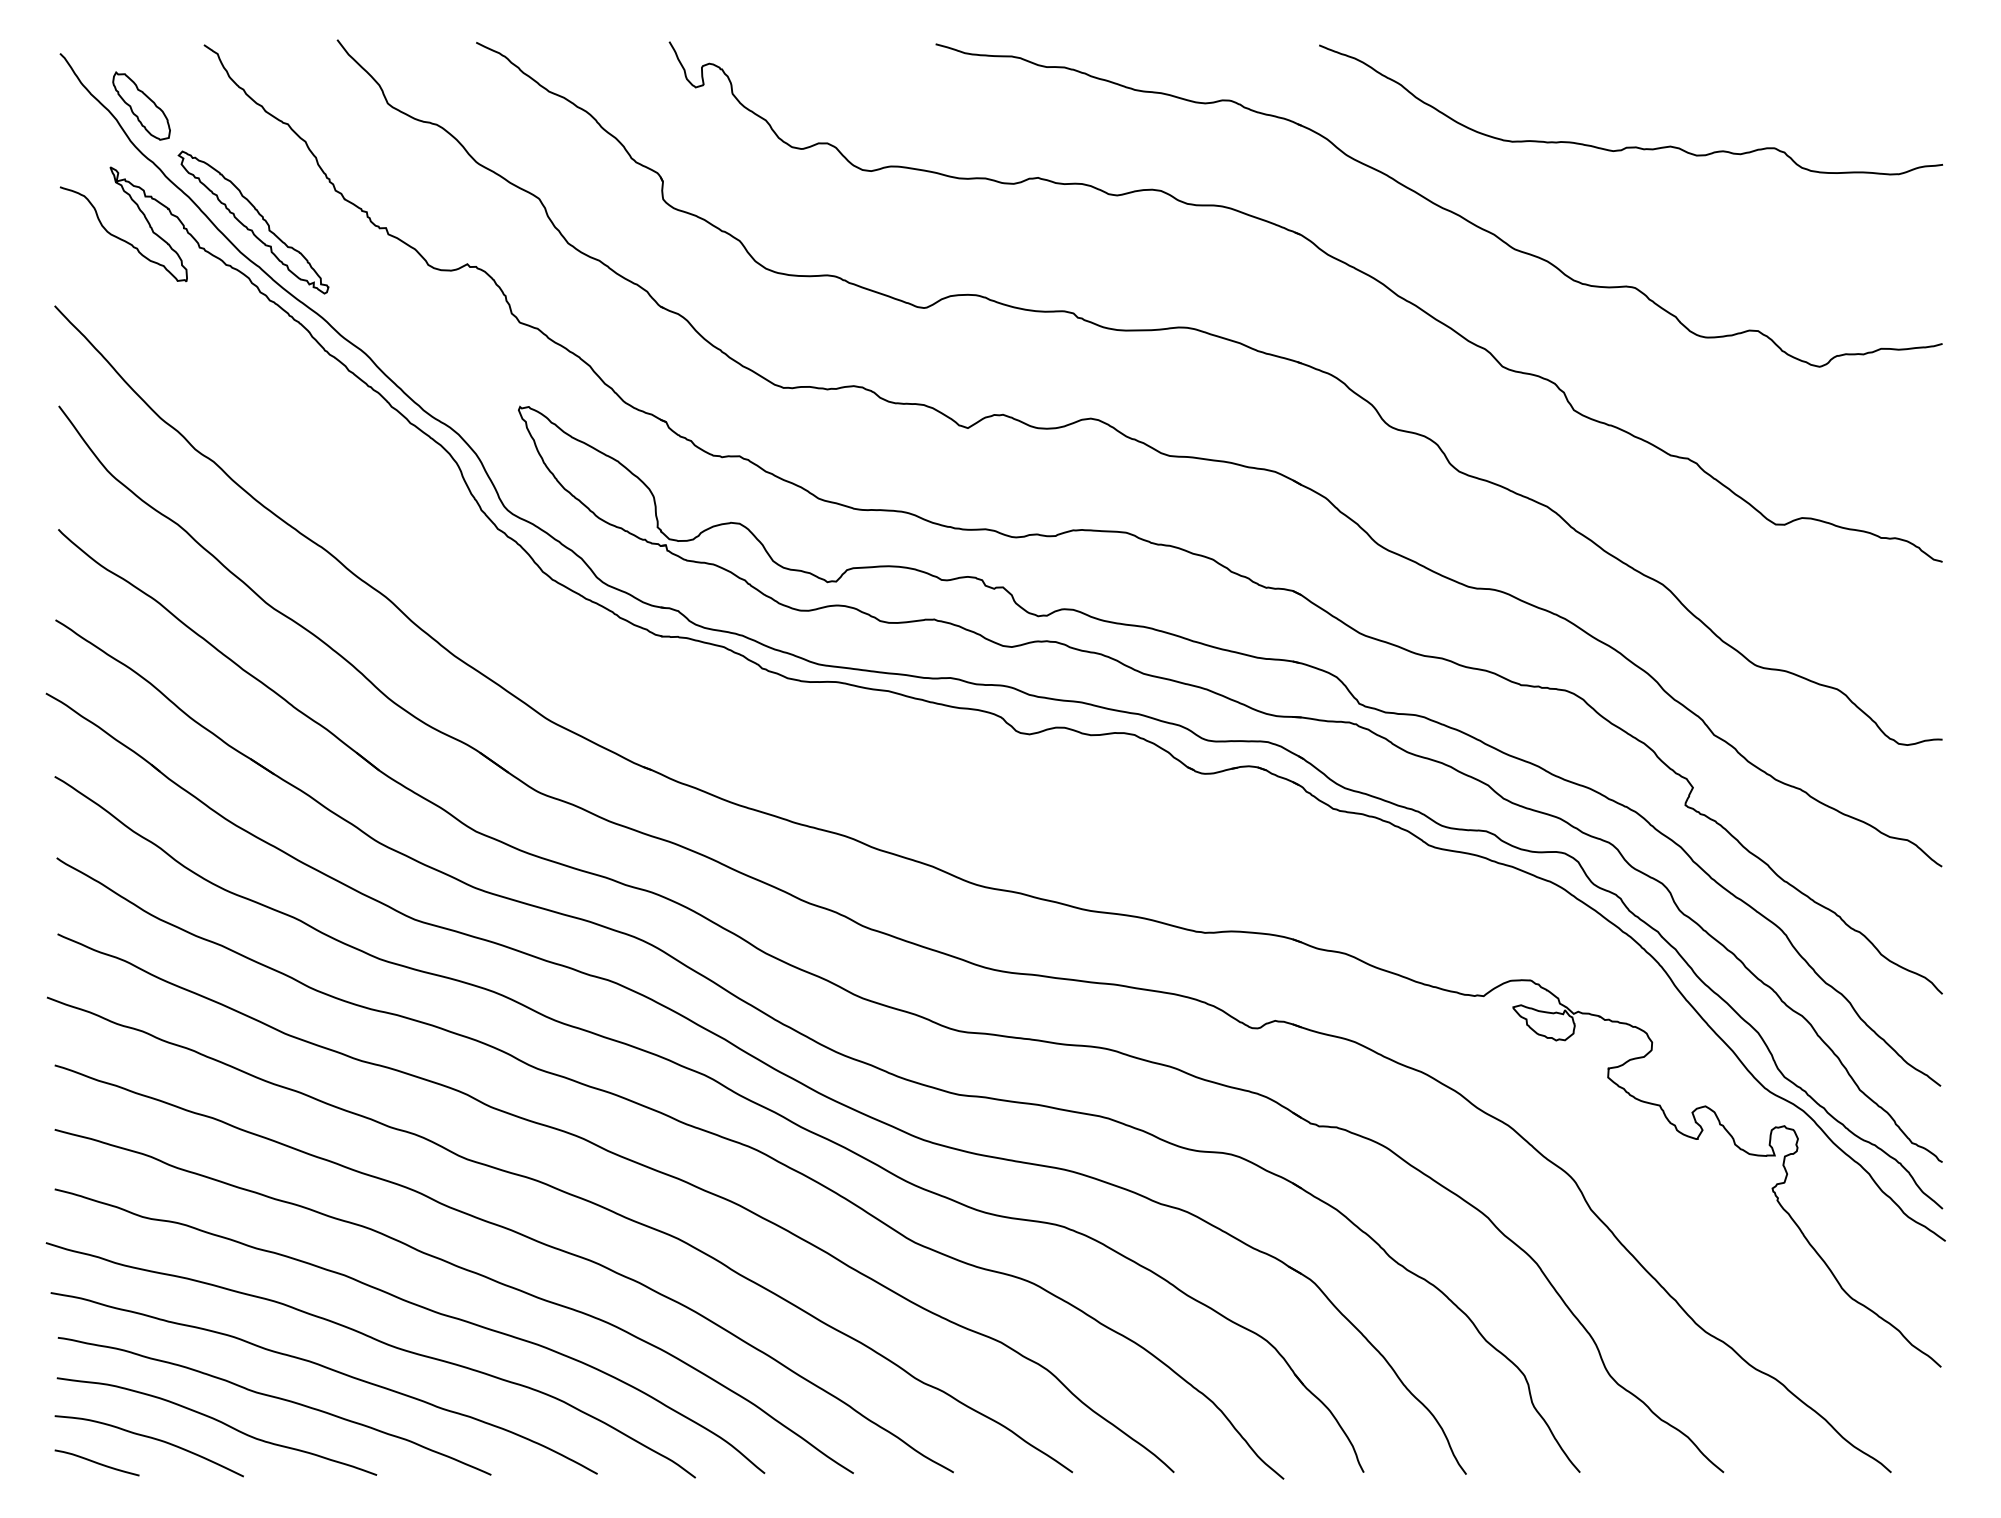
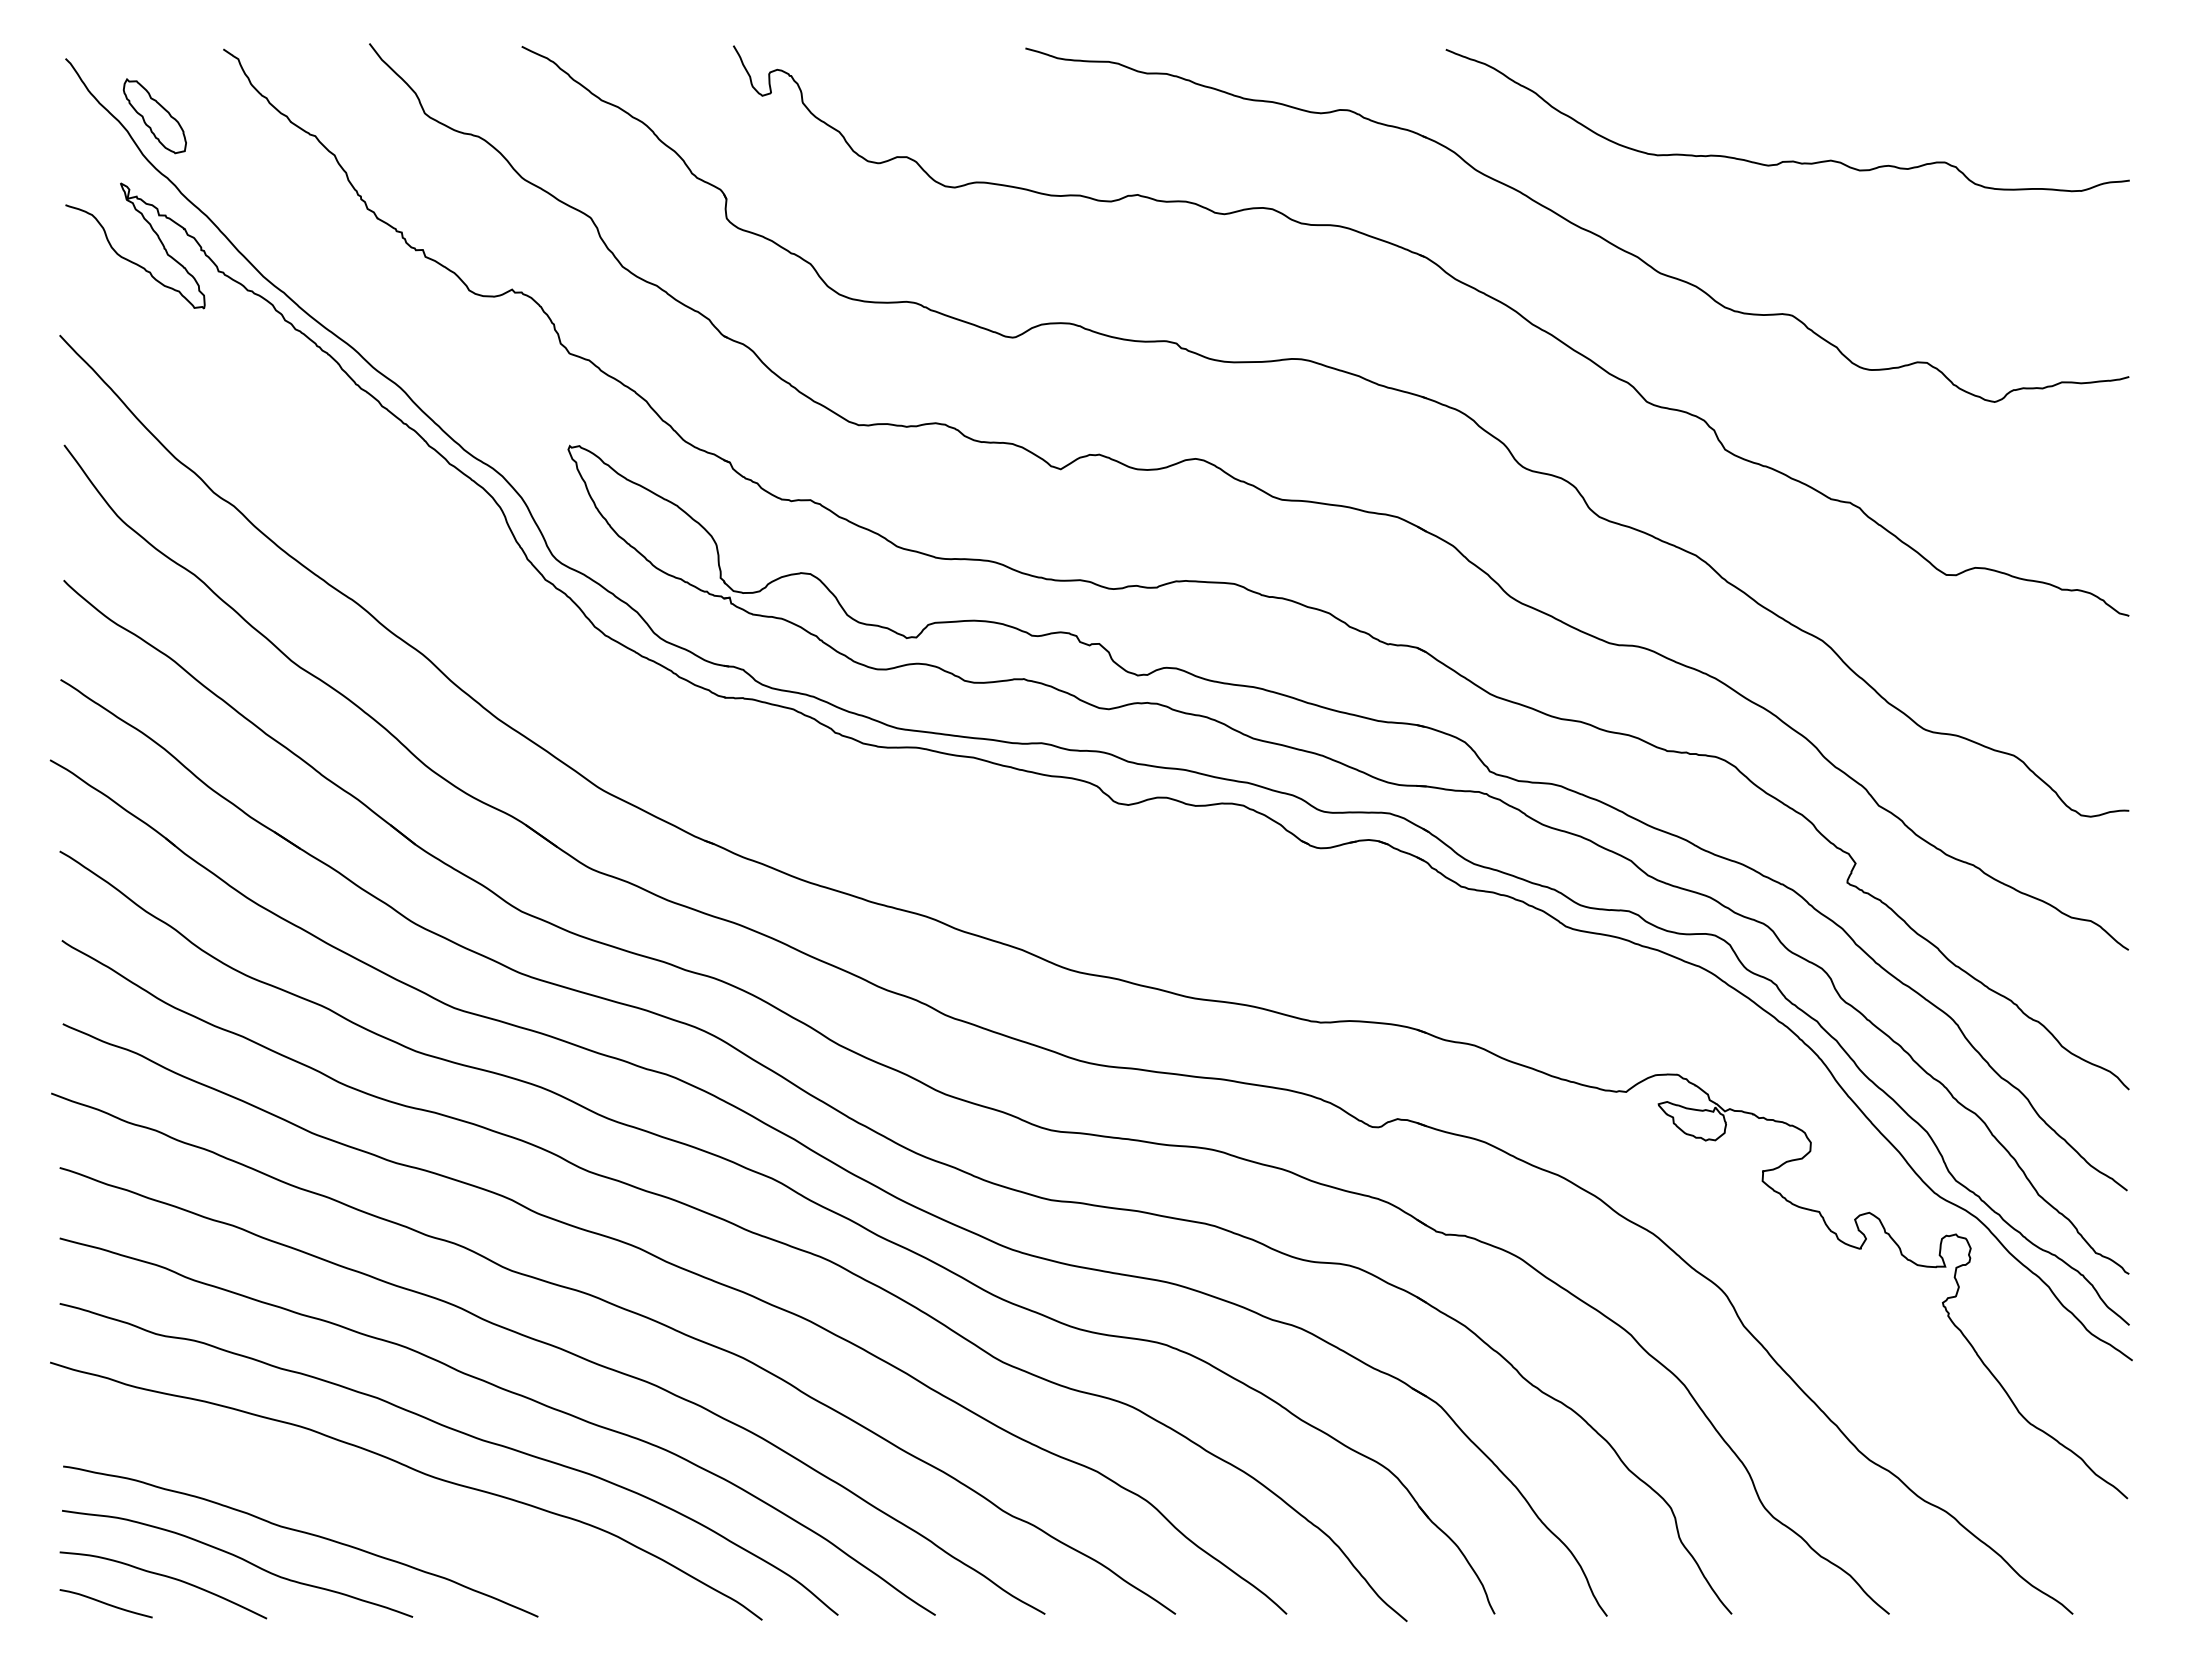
part: (253, 222) -> (277, 243), removed
curve: (329, 1369) -> (360, 1501), removed

